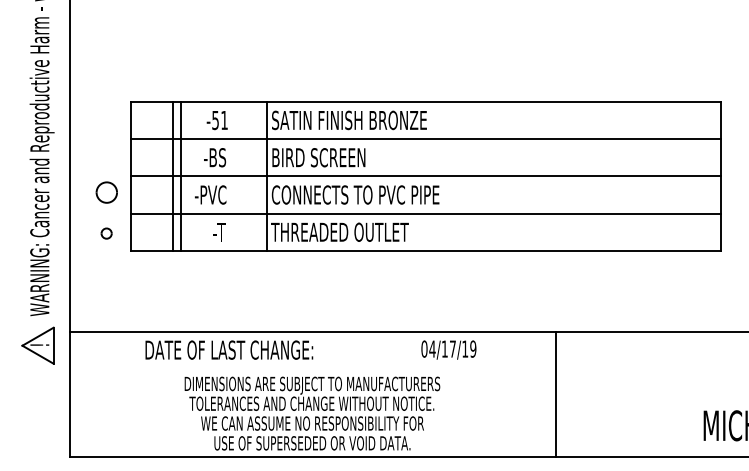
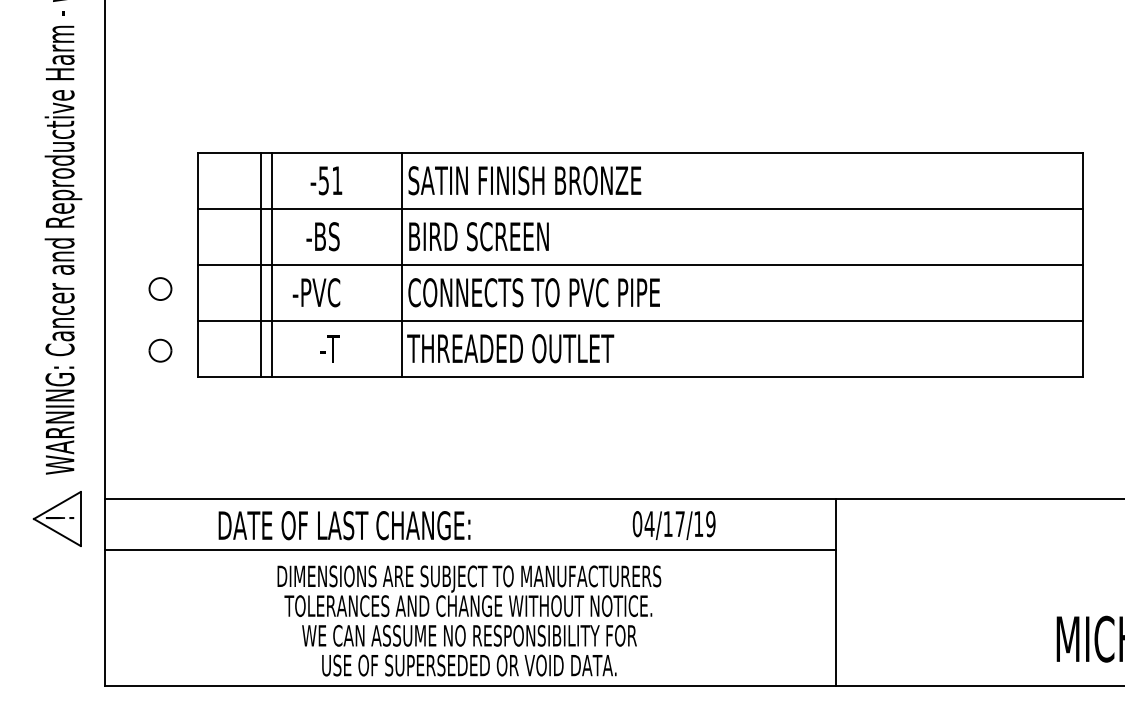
part: (106, 192) -> (160, 288), size x0.71
part: (106, 233) -> (160, 350), size x1.43
line: (312, 366) -> (469, 550), added

